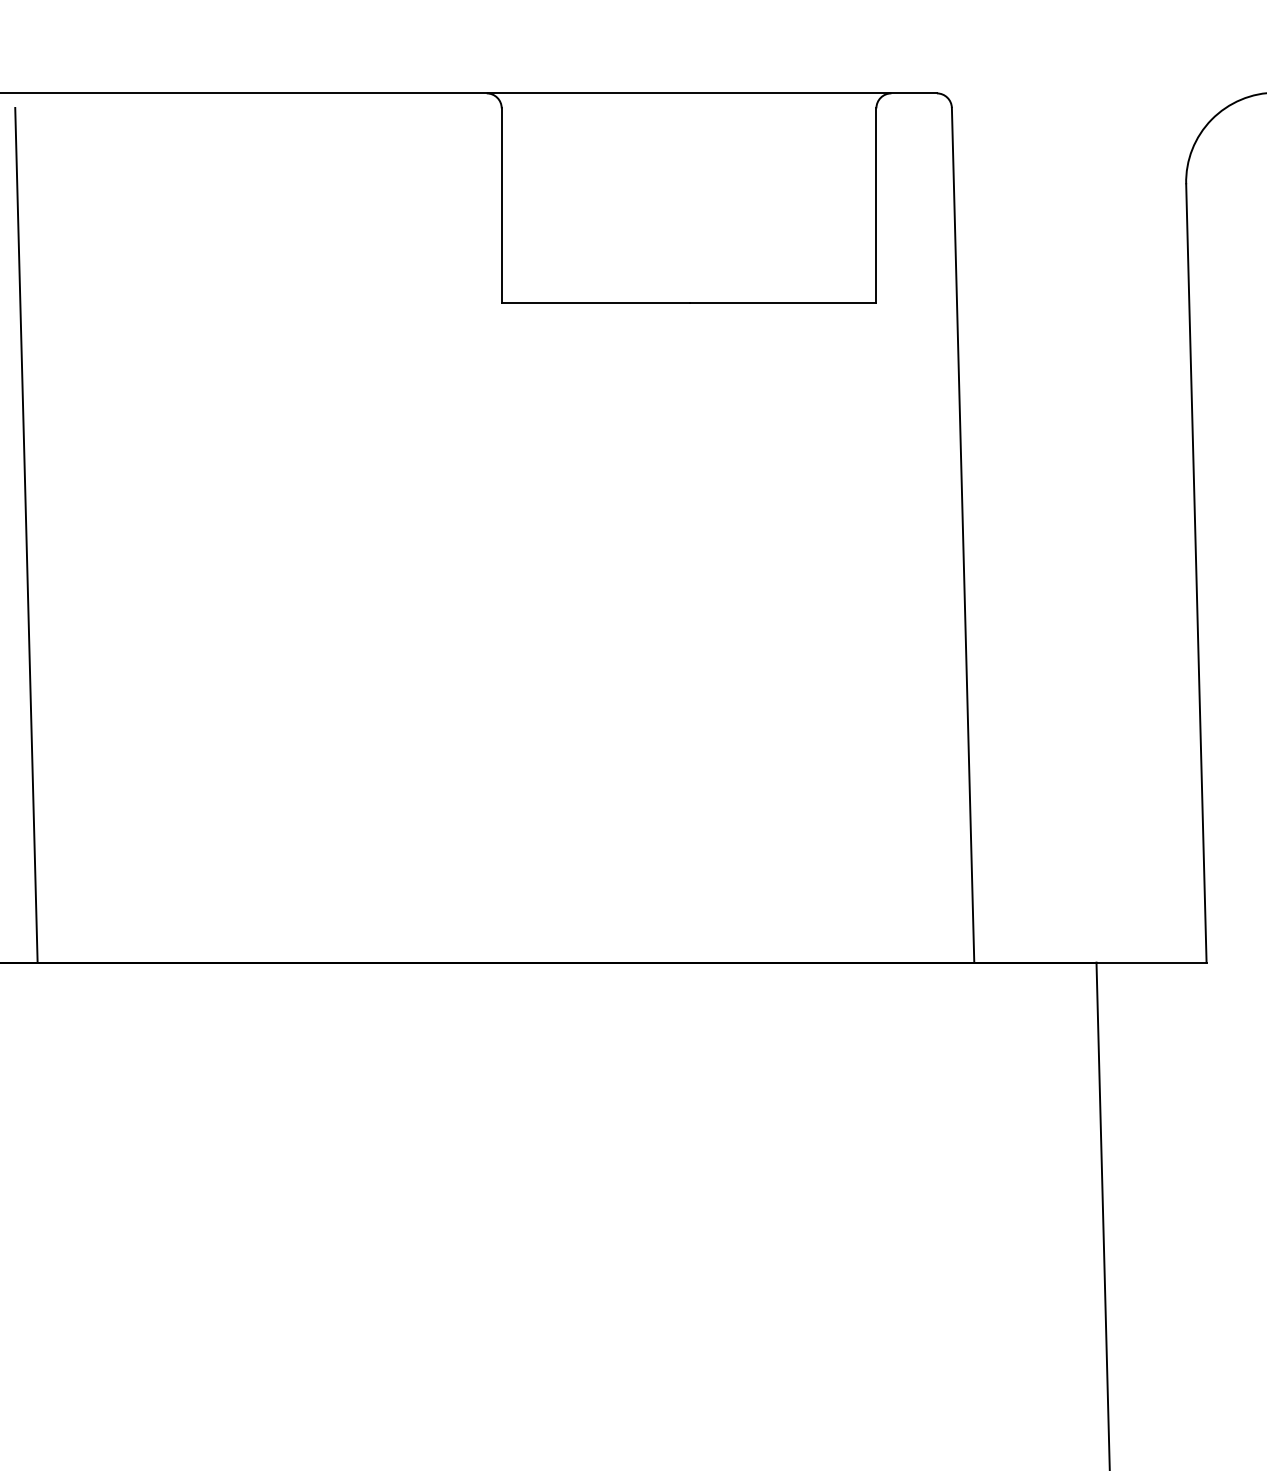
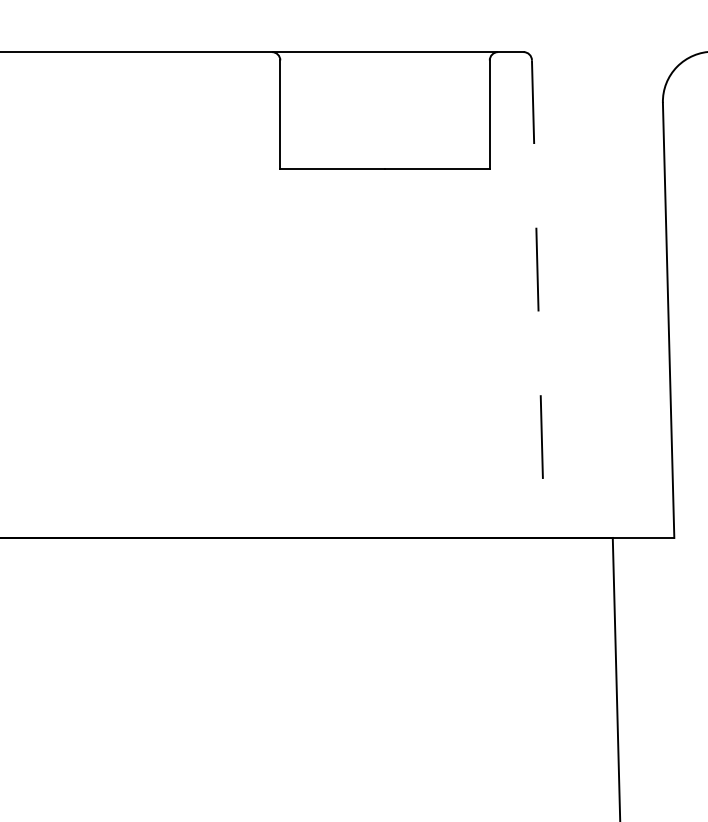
line: (26, 534) -> (14, 298), removed
line: (963, 536) -> (538, 299), solid -> dashed

